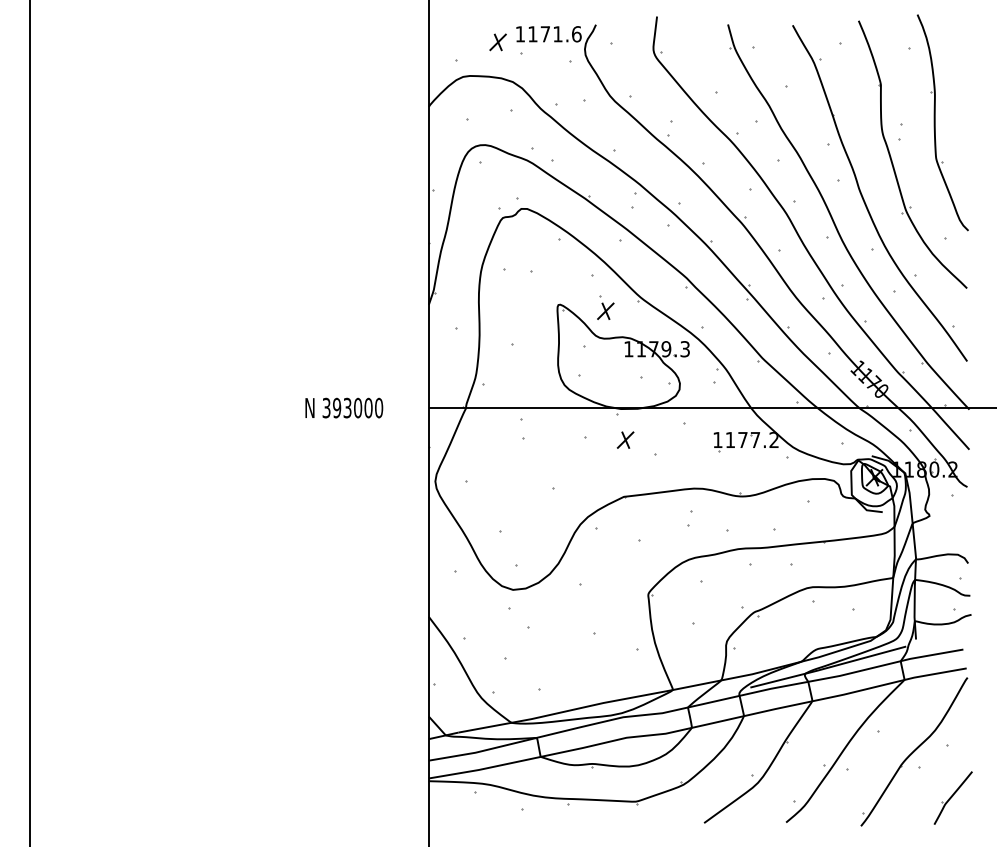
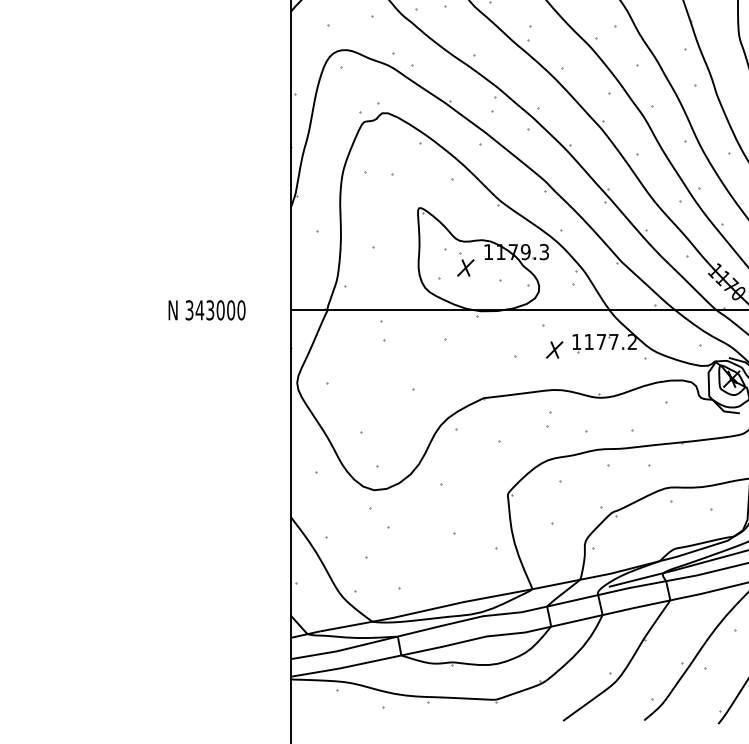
part: (605, 307) -> (465, 264), moved
text: (336, 407) -> (199, 309), 393000 -> 343000
part: (625, 439) -> (554, 349), moved

